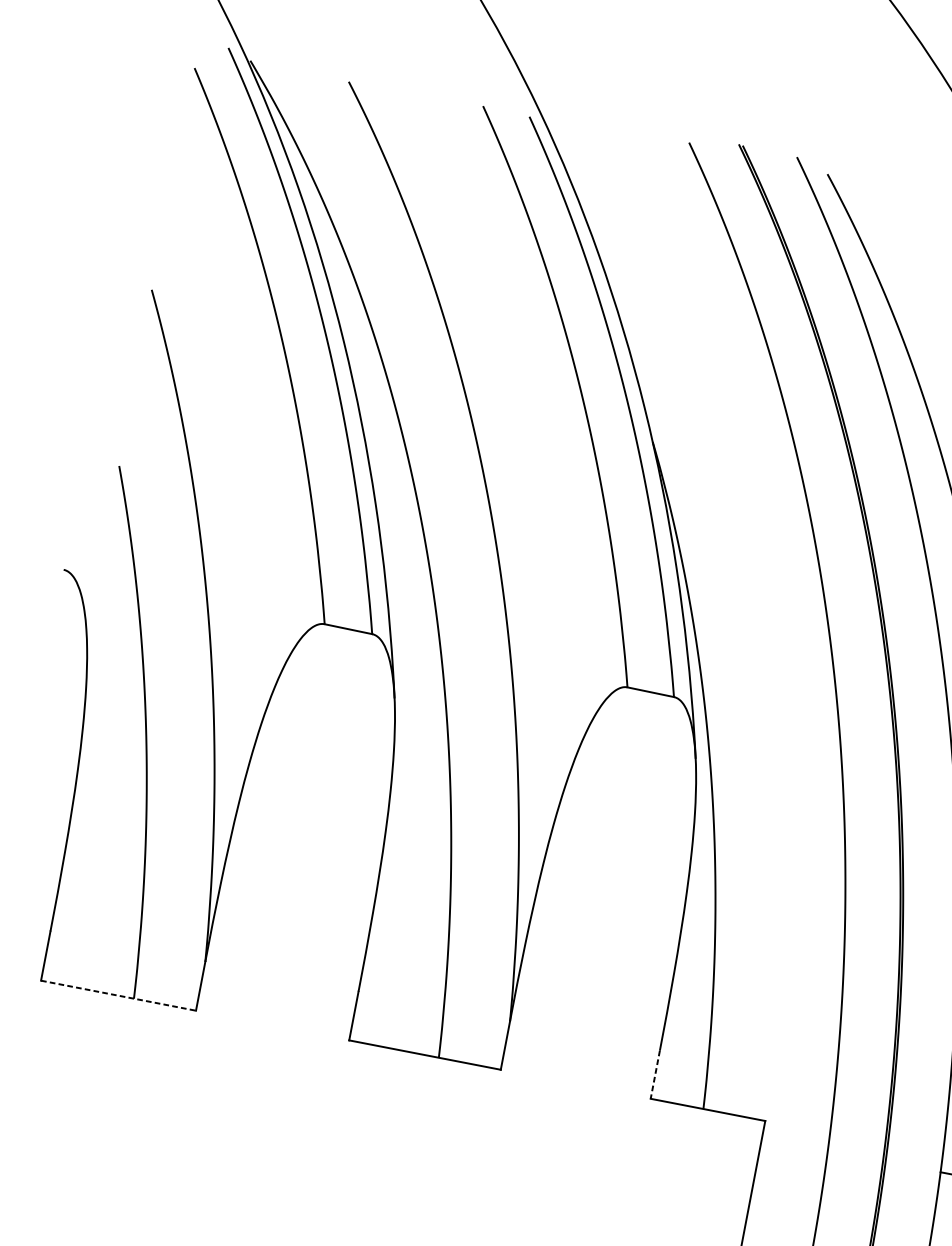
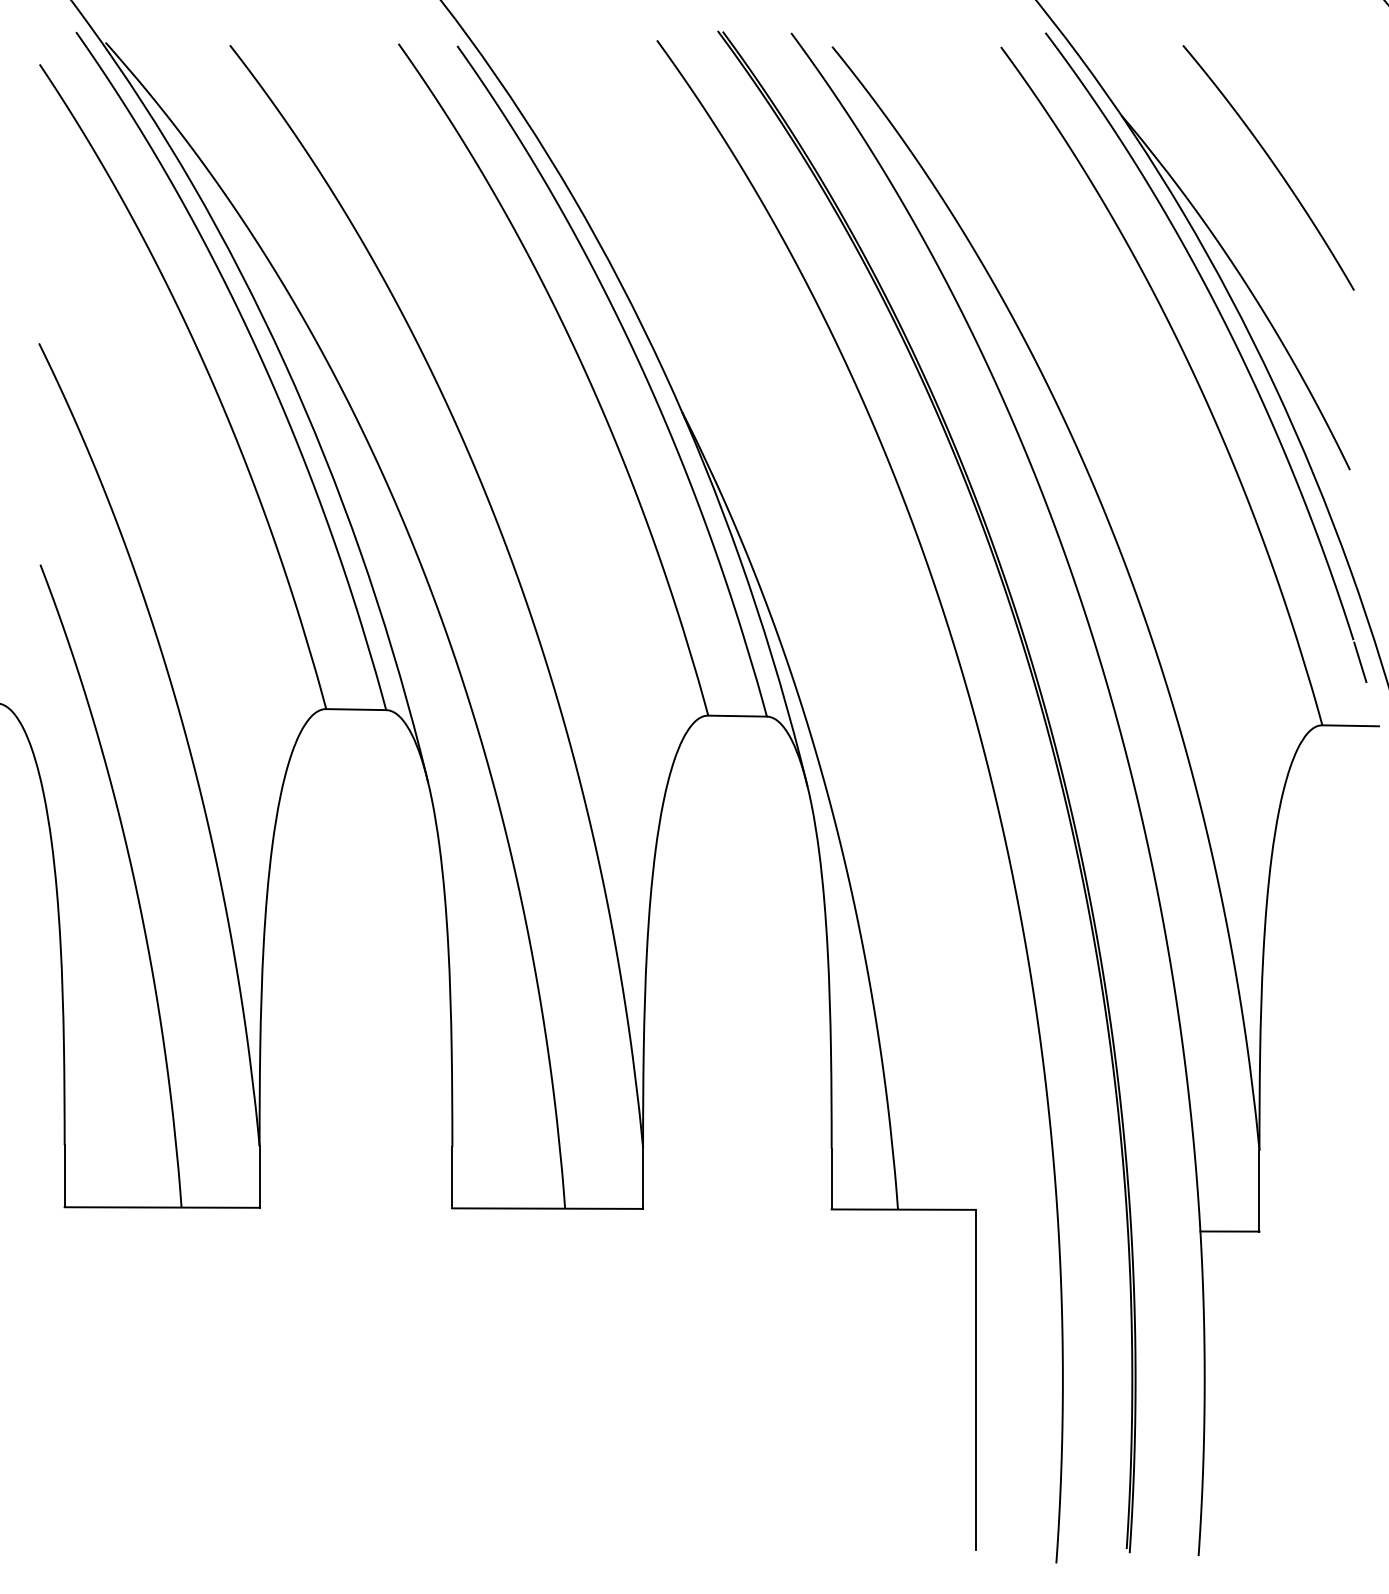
line: (118, 995) -> (162, 1207), dashed -> solid
line: (655, 1074) -> (831, 1179), dashed -> solid

